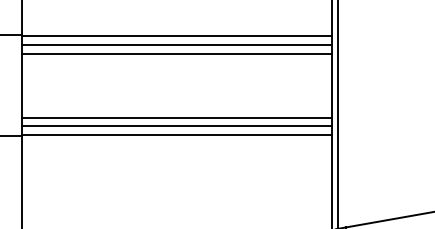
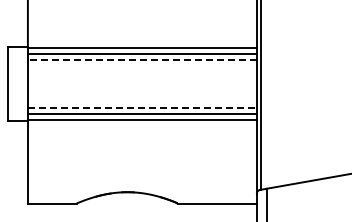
line: (176, 53) -> (141, 60), solid -> dashed
line: (177, 117) -> (142, 107), solid -> dashed

